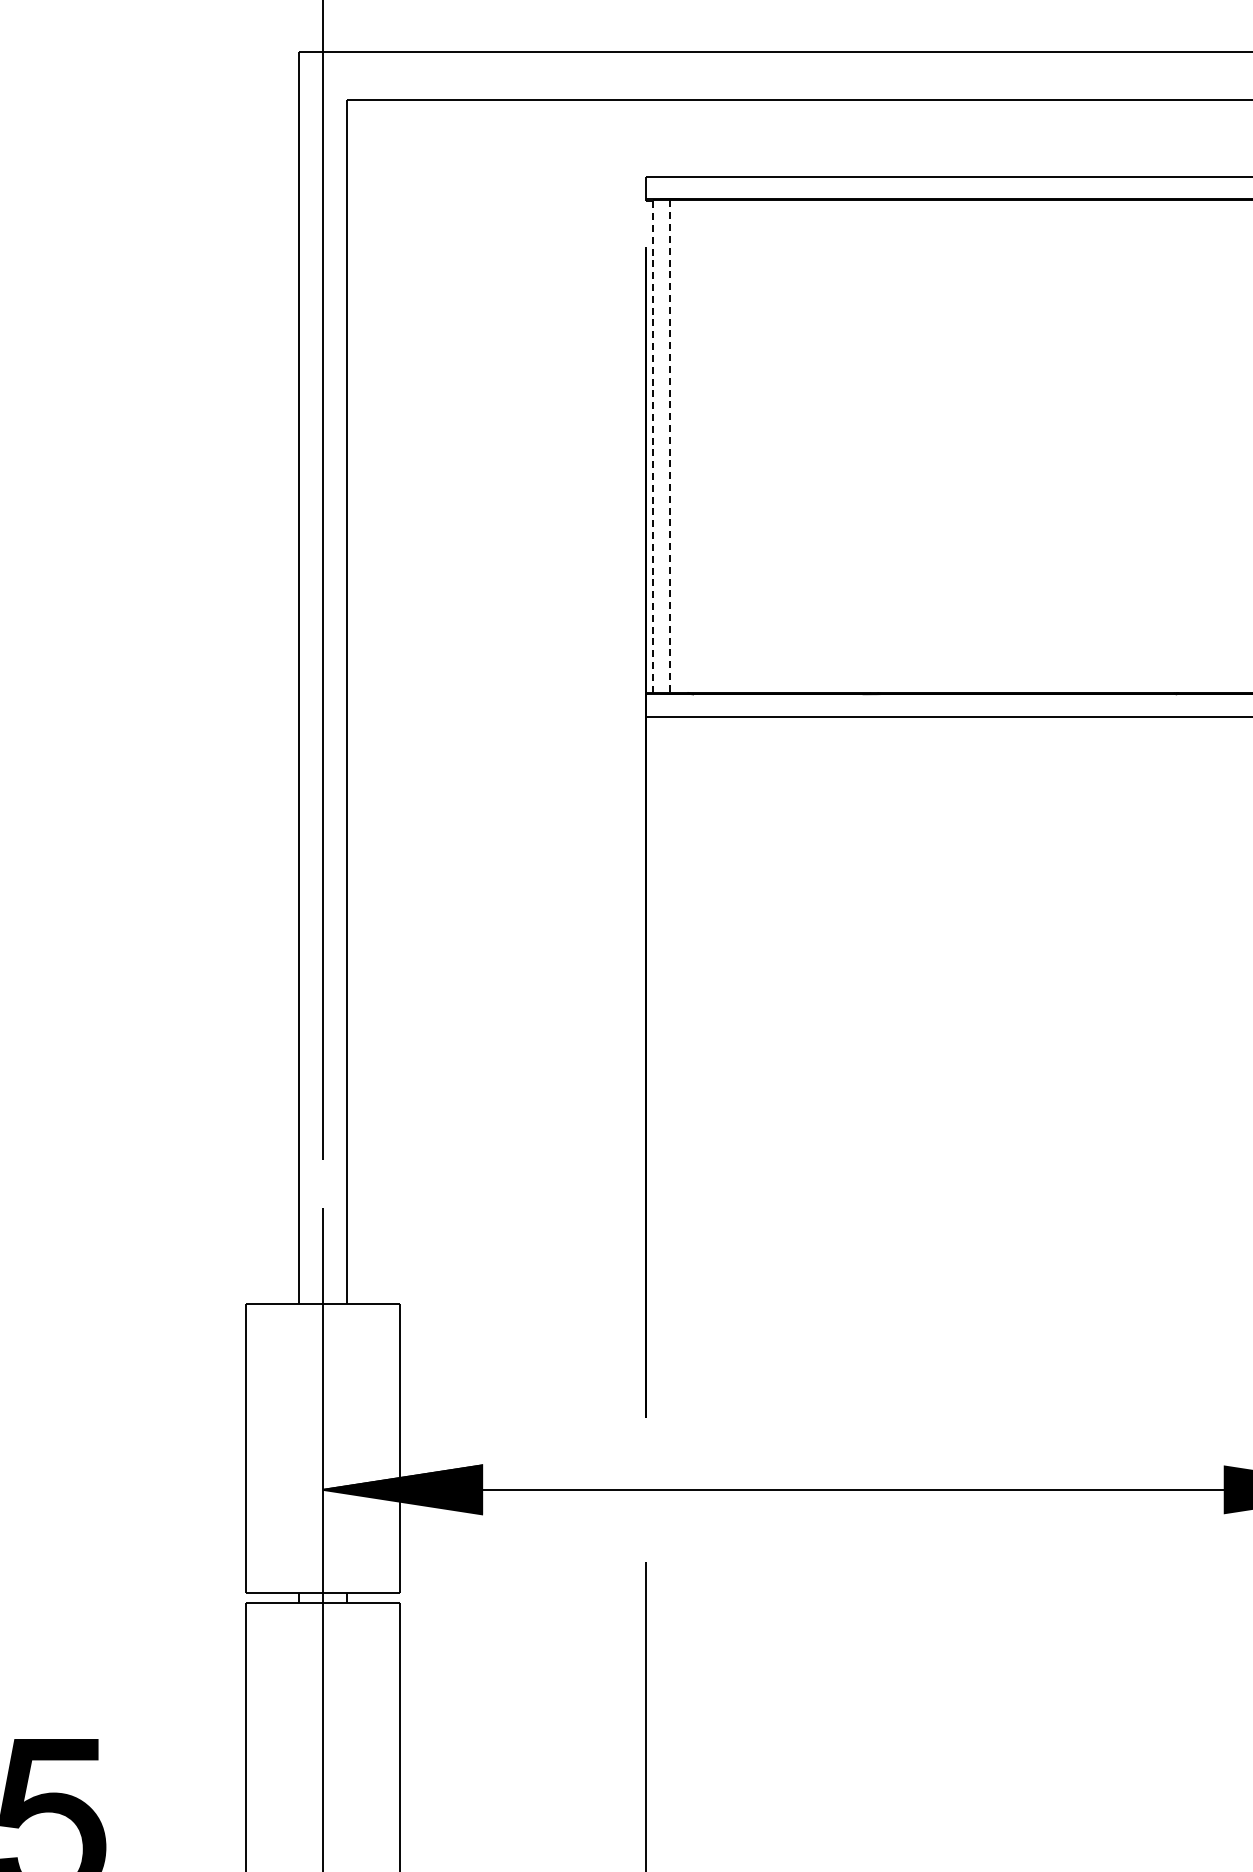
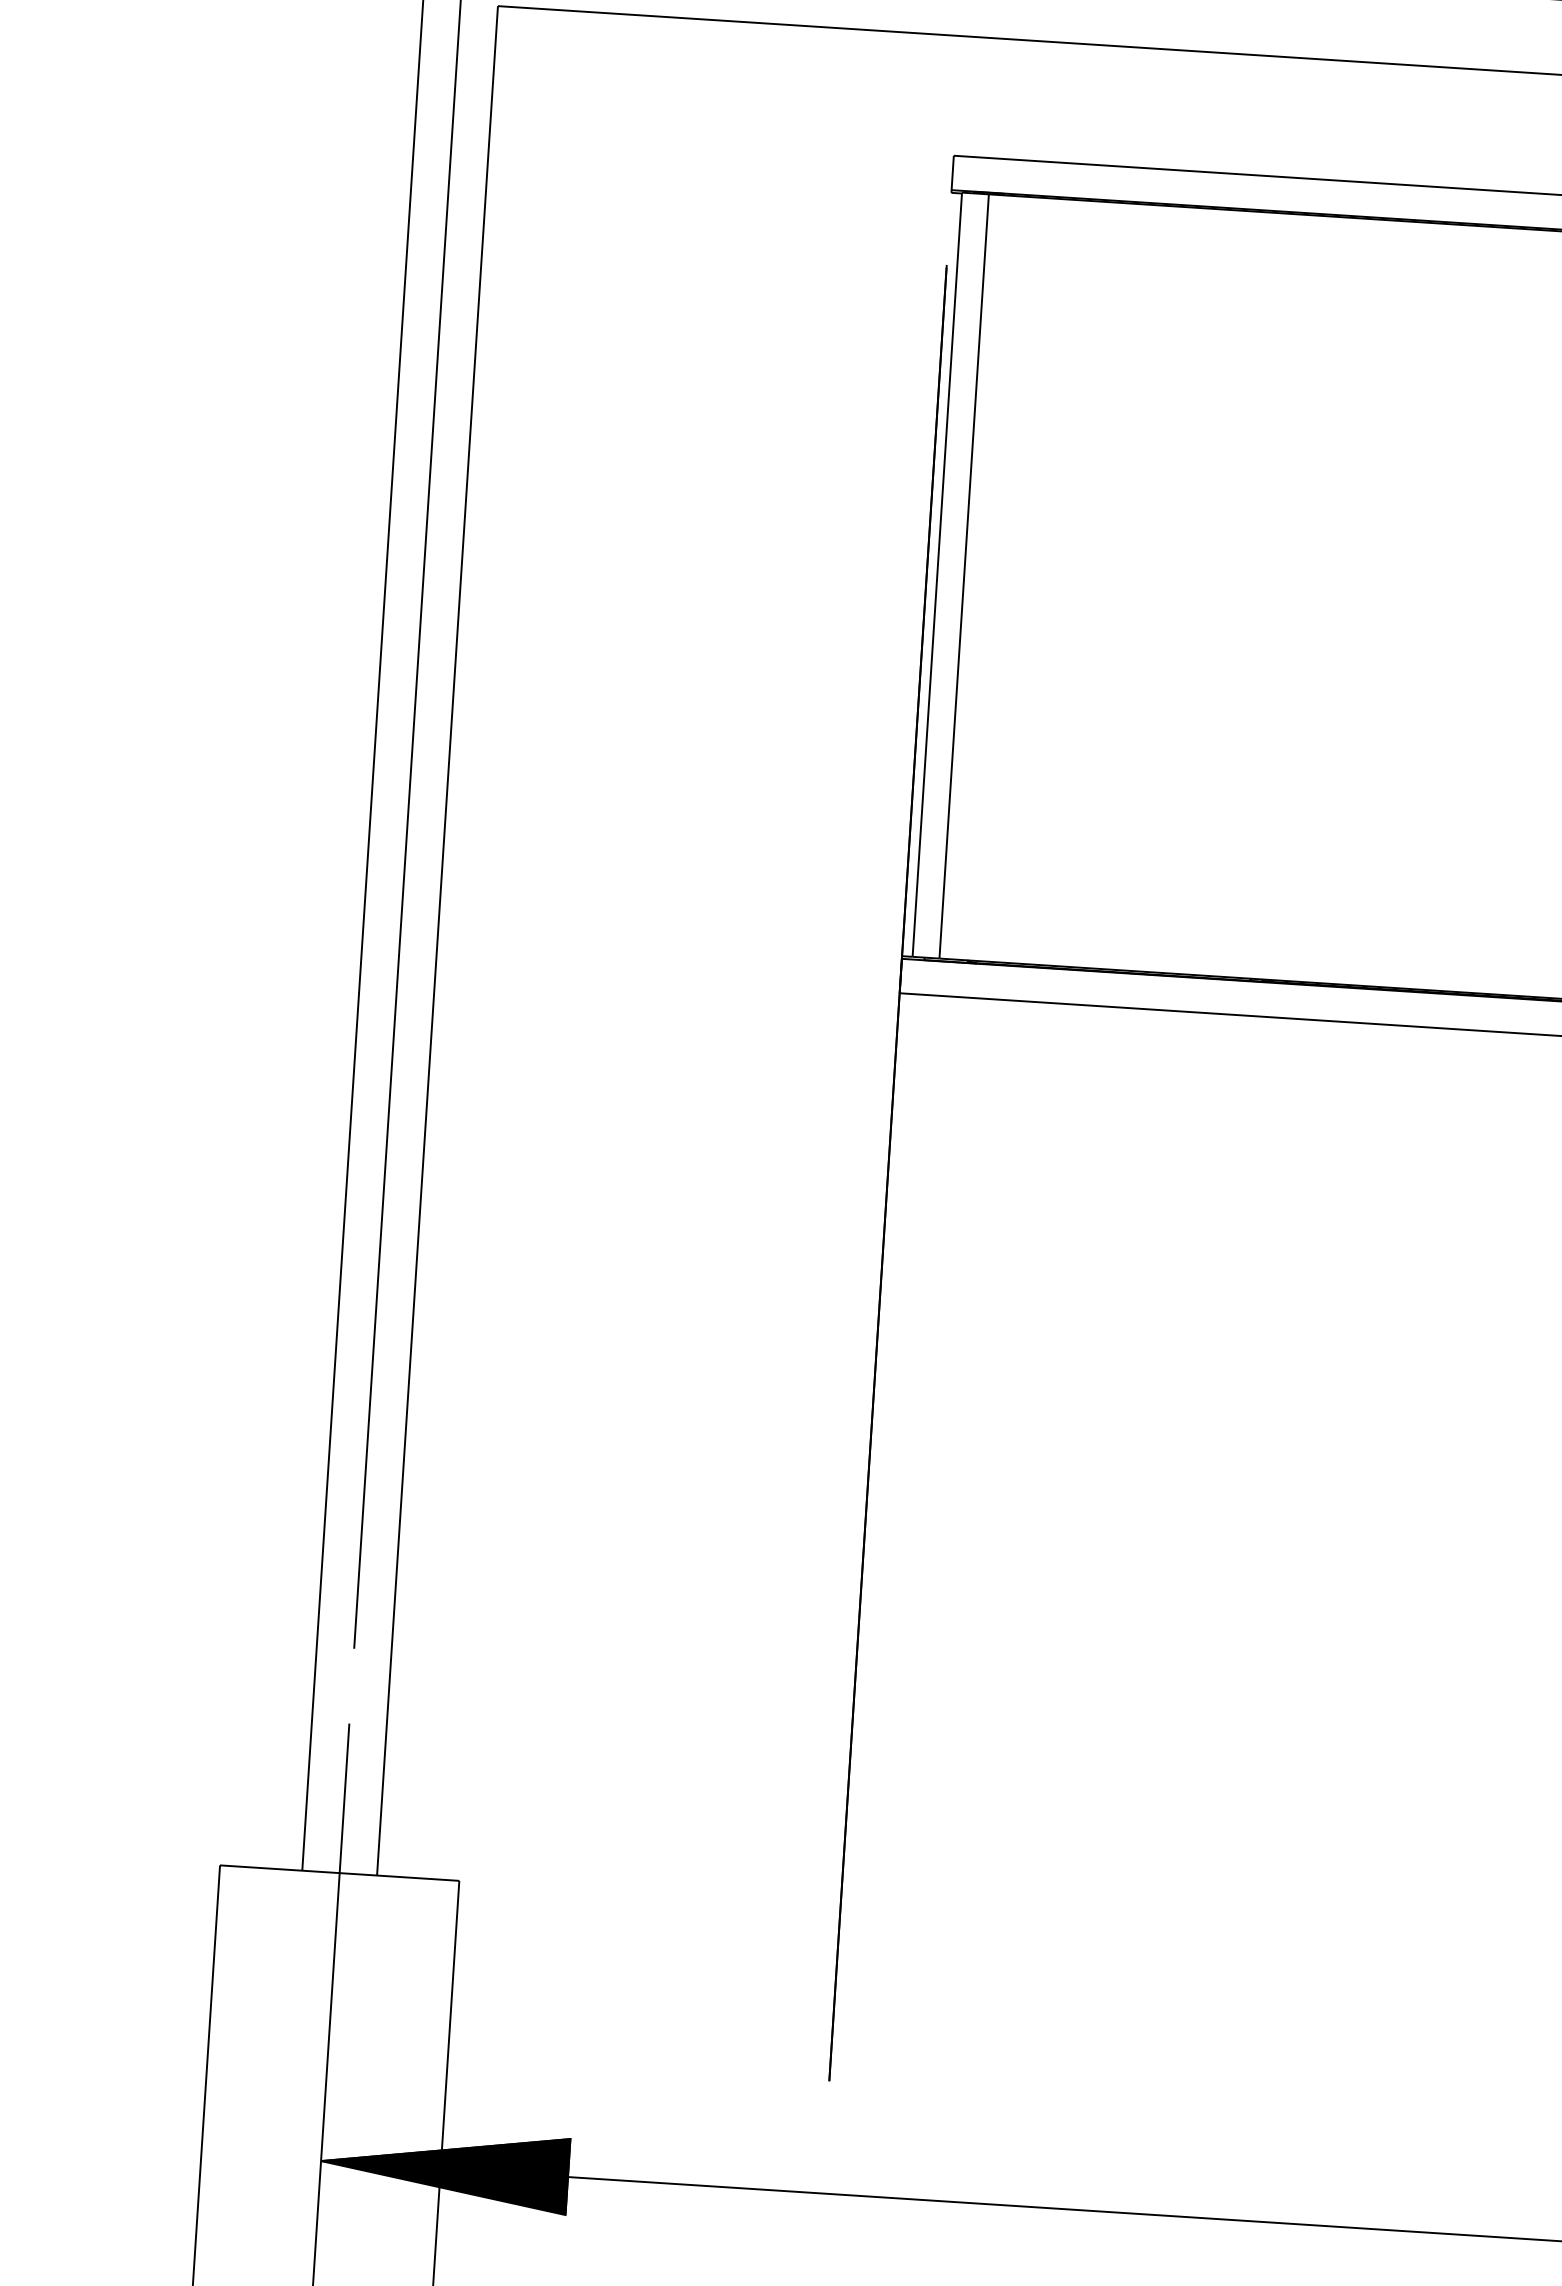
line: (652, 446) -> (937, 574), dashed -> solid
line: (669, 447) -> (963, 577), dashed -> solid

